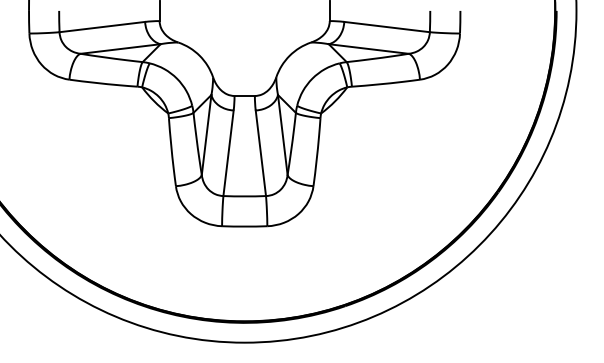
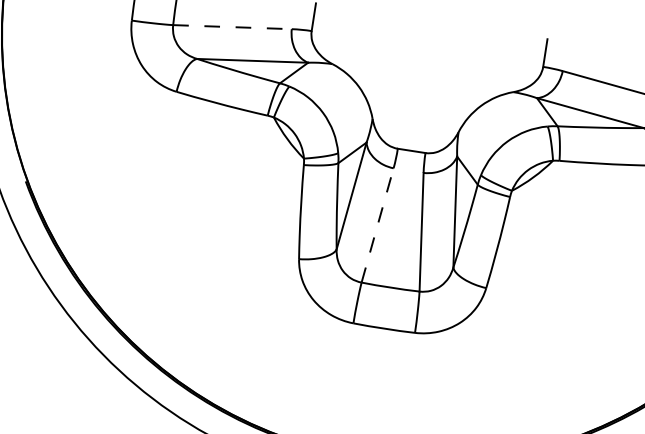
line: (102, 27) -> (232, 27), solid -> dashed
line: (228, 152) -> (377, 224), solid -> dashed

